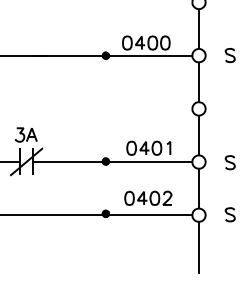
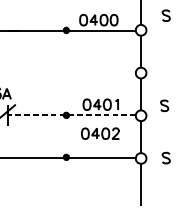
curve: (229, 55) -> (165, 15), moved
line: (112, 161) -> (71, 115), solid -> dashed
curve: (229, 162) -> (164, 105), moved
part: (148, 197) -> (100, 132), moved

